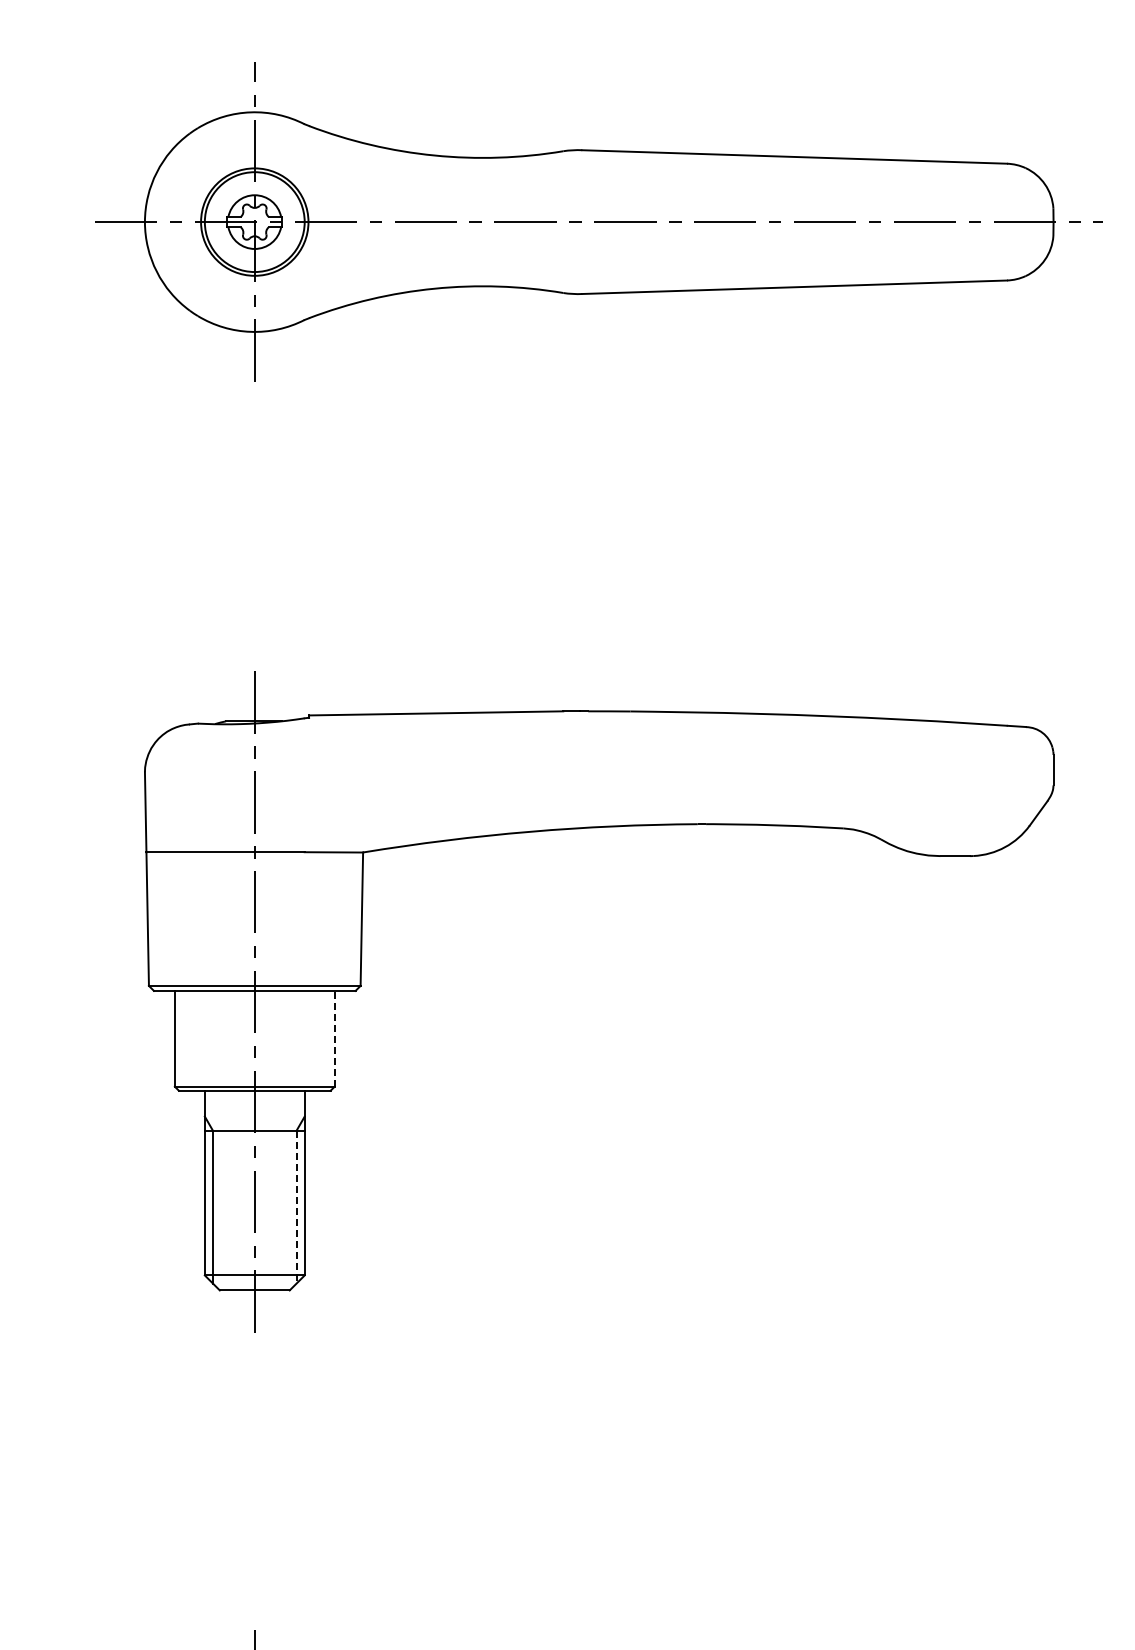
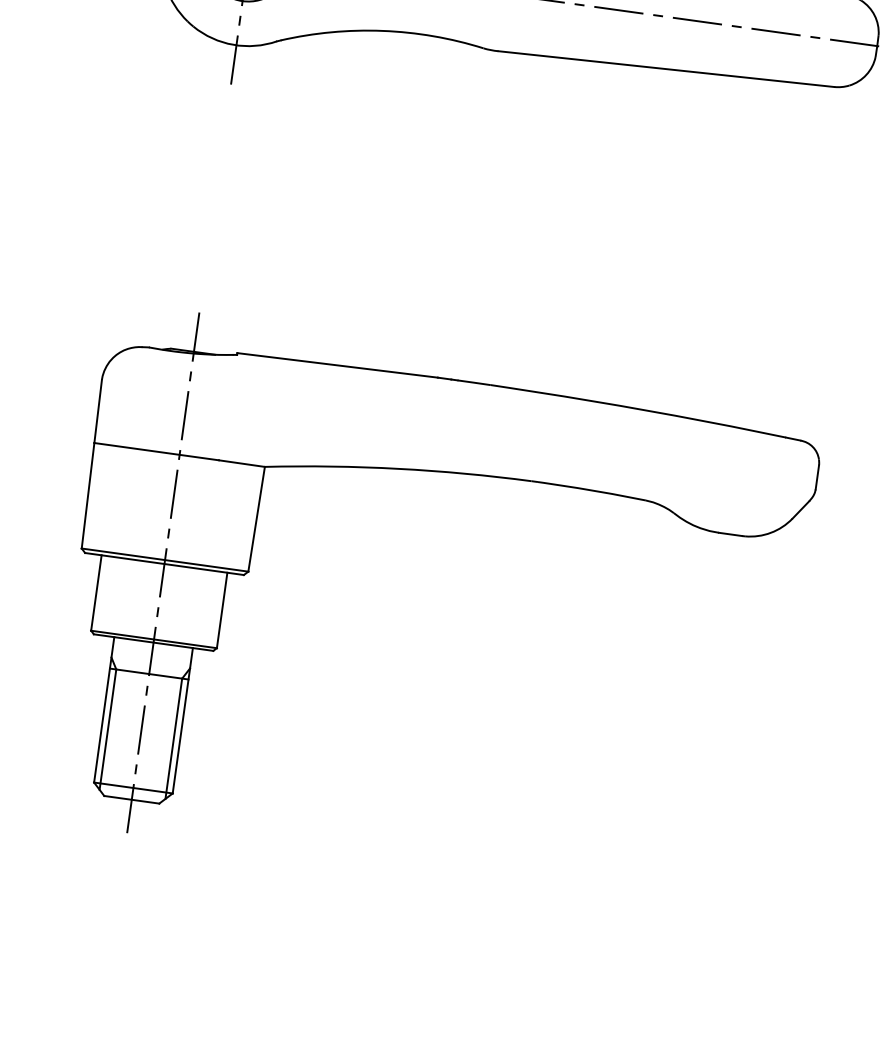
line: (334, 1038) -> (222, 610), dashed -> solid
line: (296, 1207) -> (173, 739), dashed -> solid

